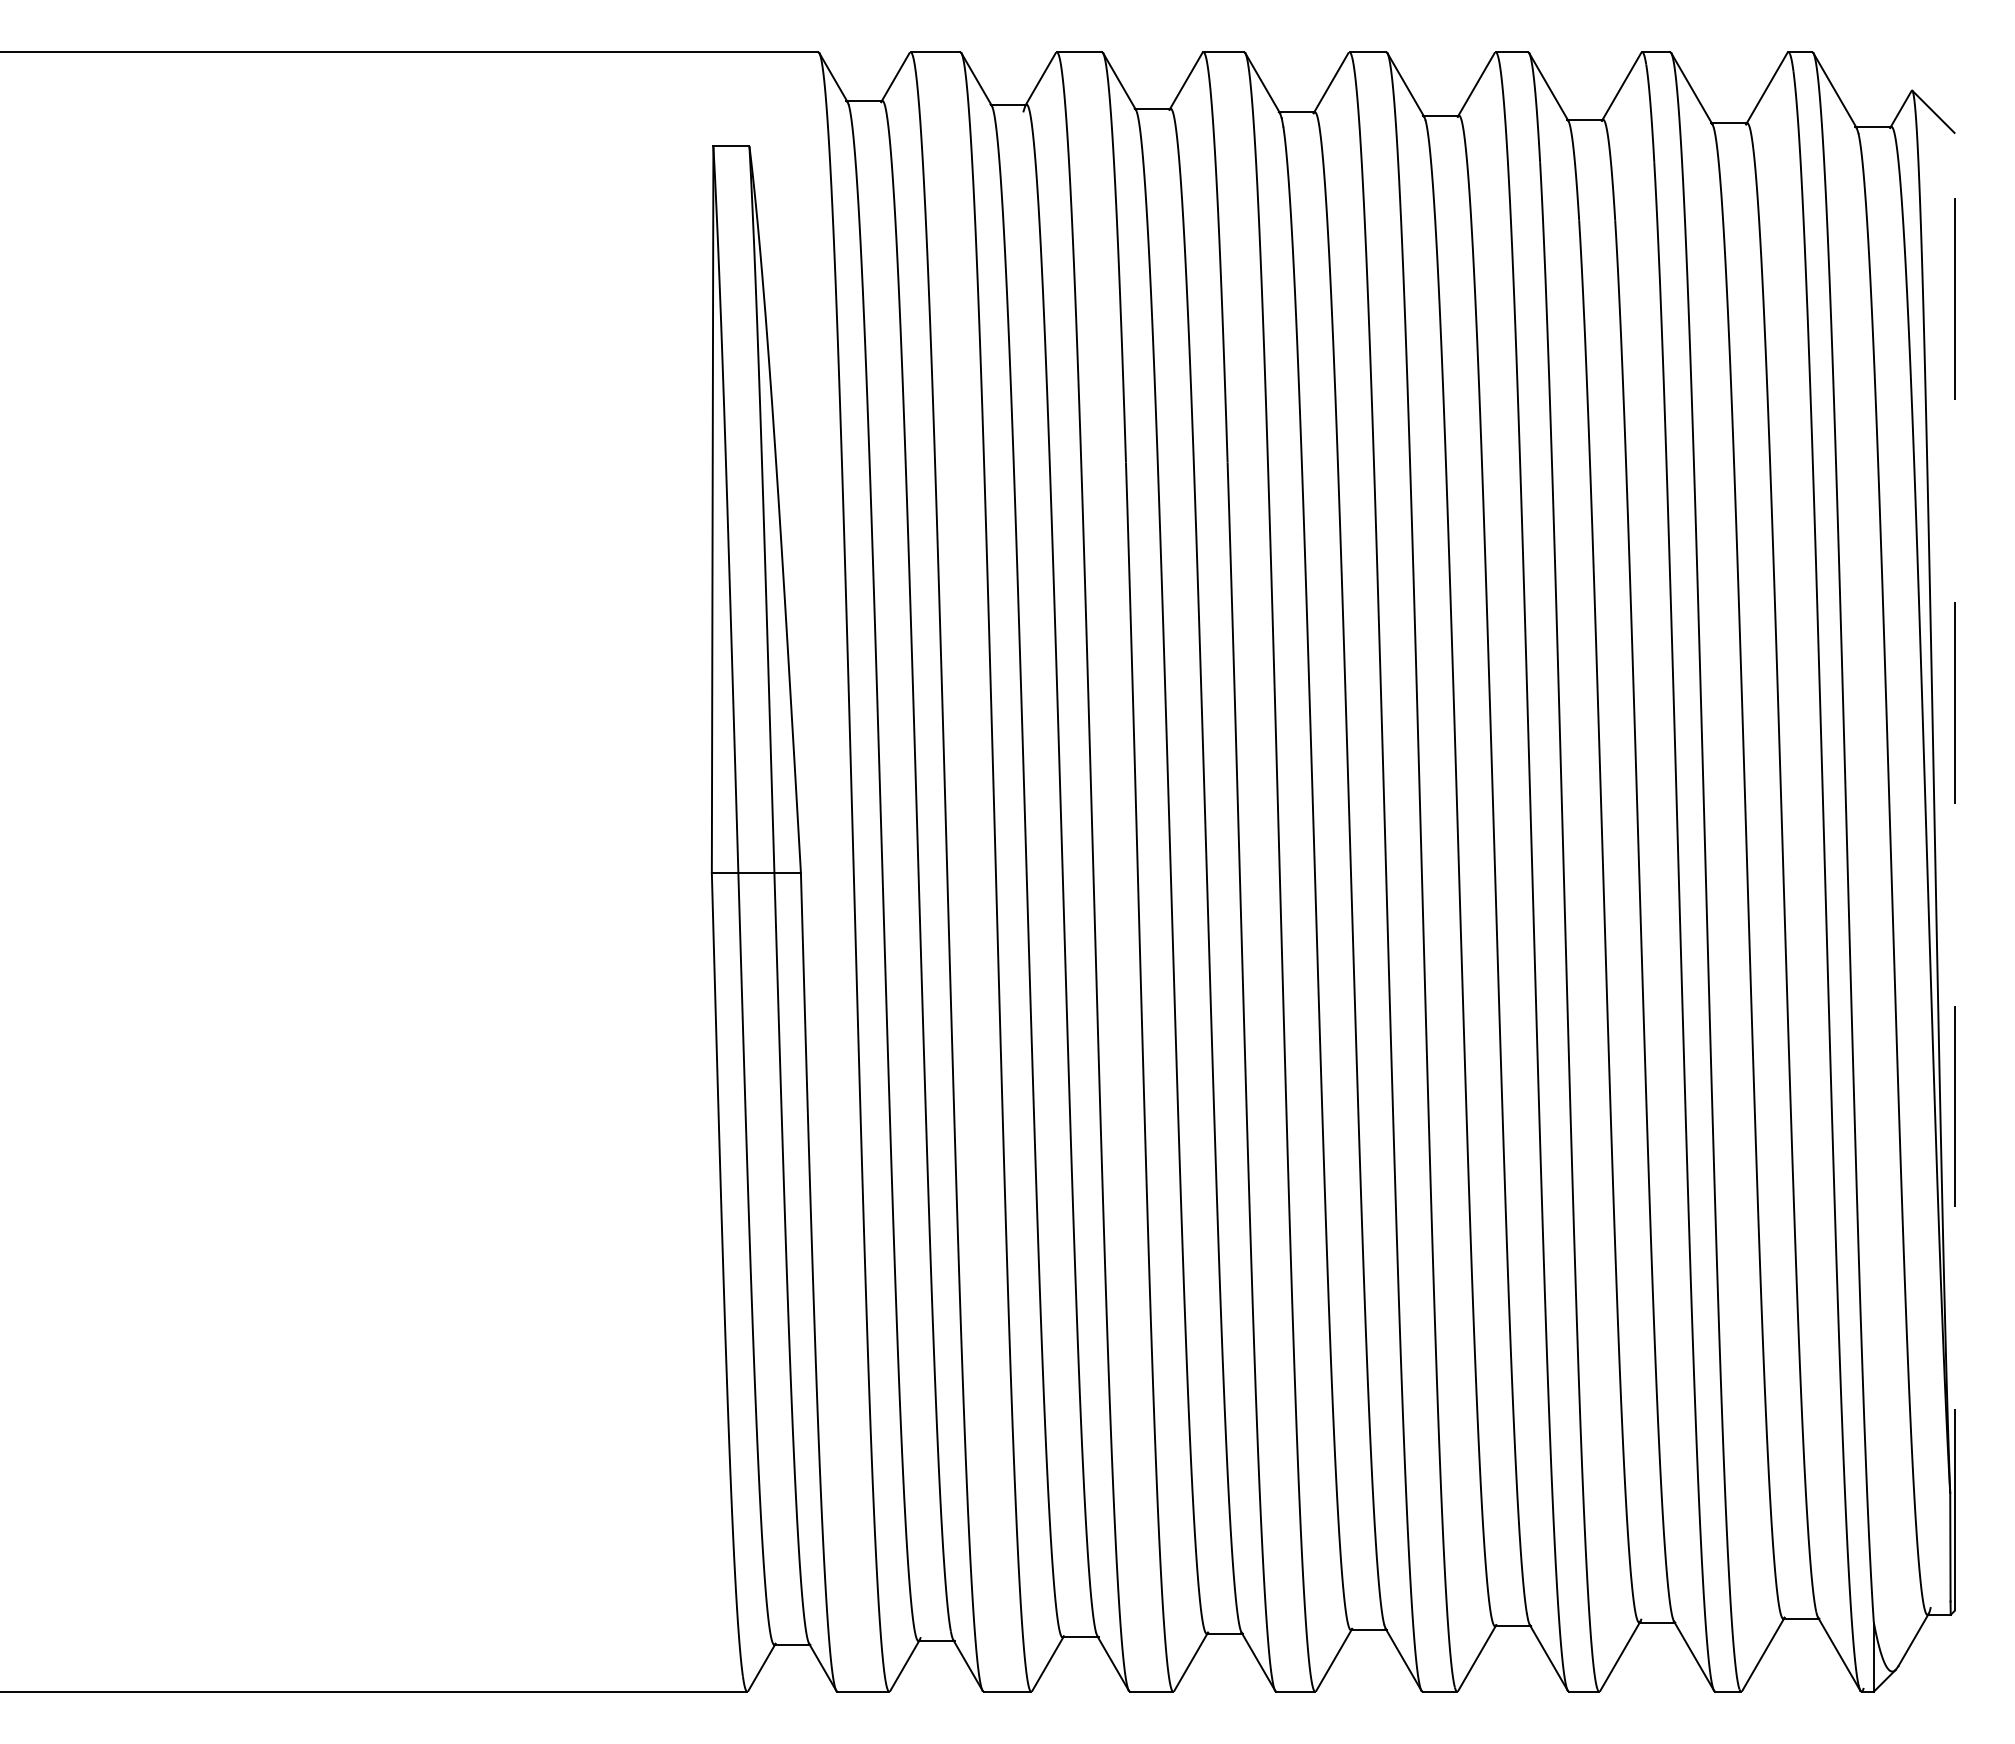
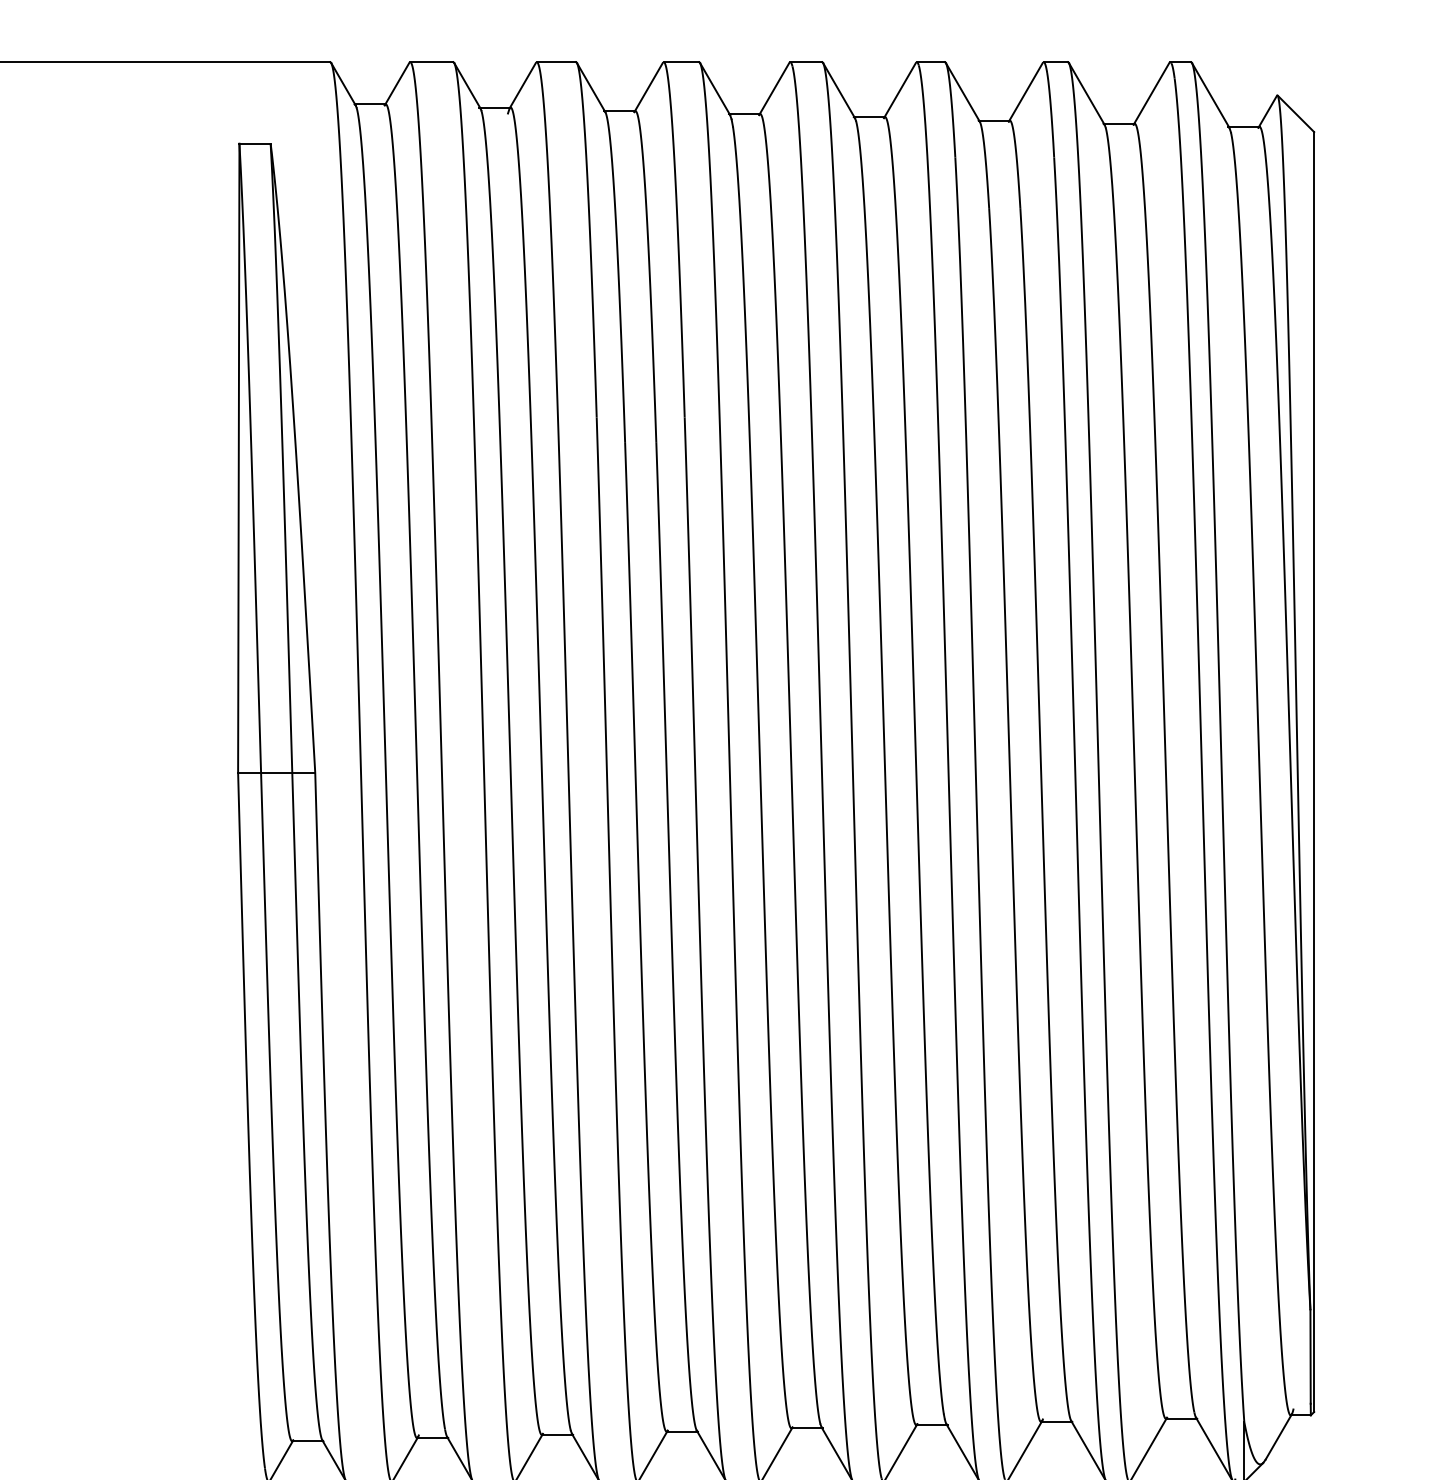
line: (1954, 871) -> (1314, 771), dashed -> solid

